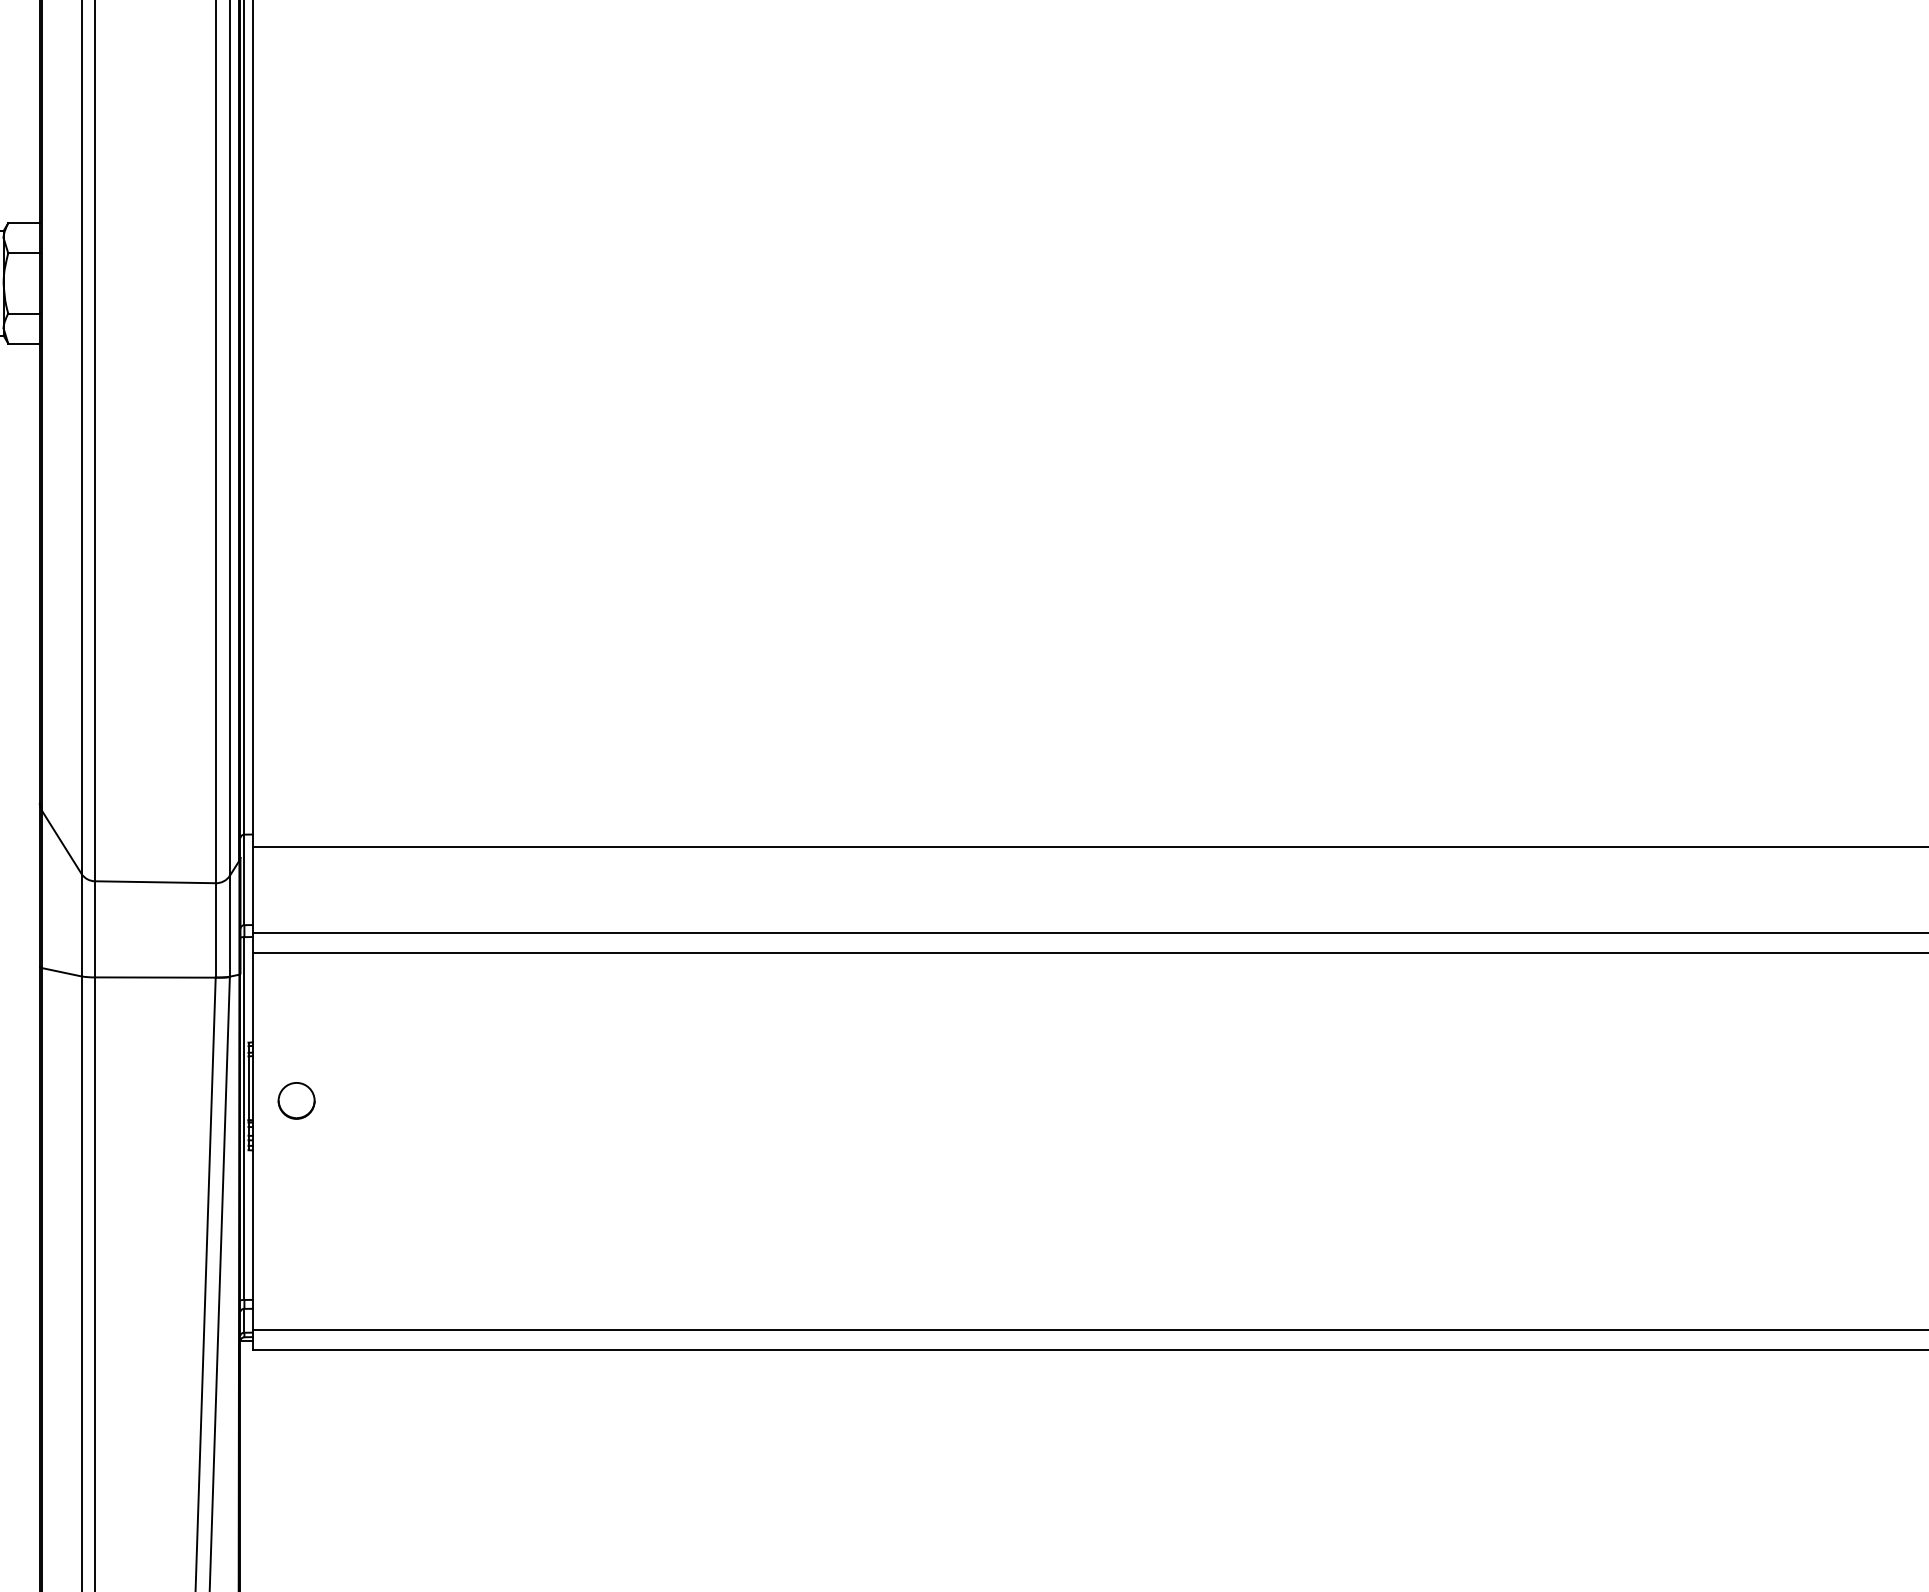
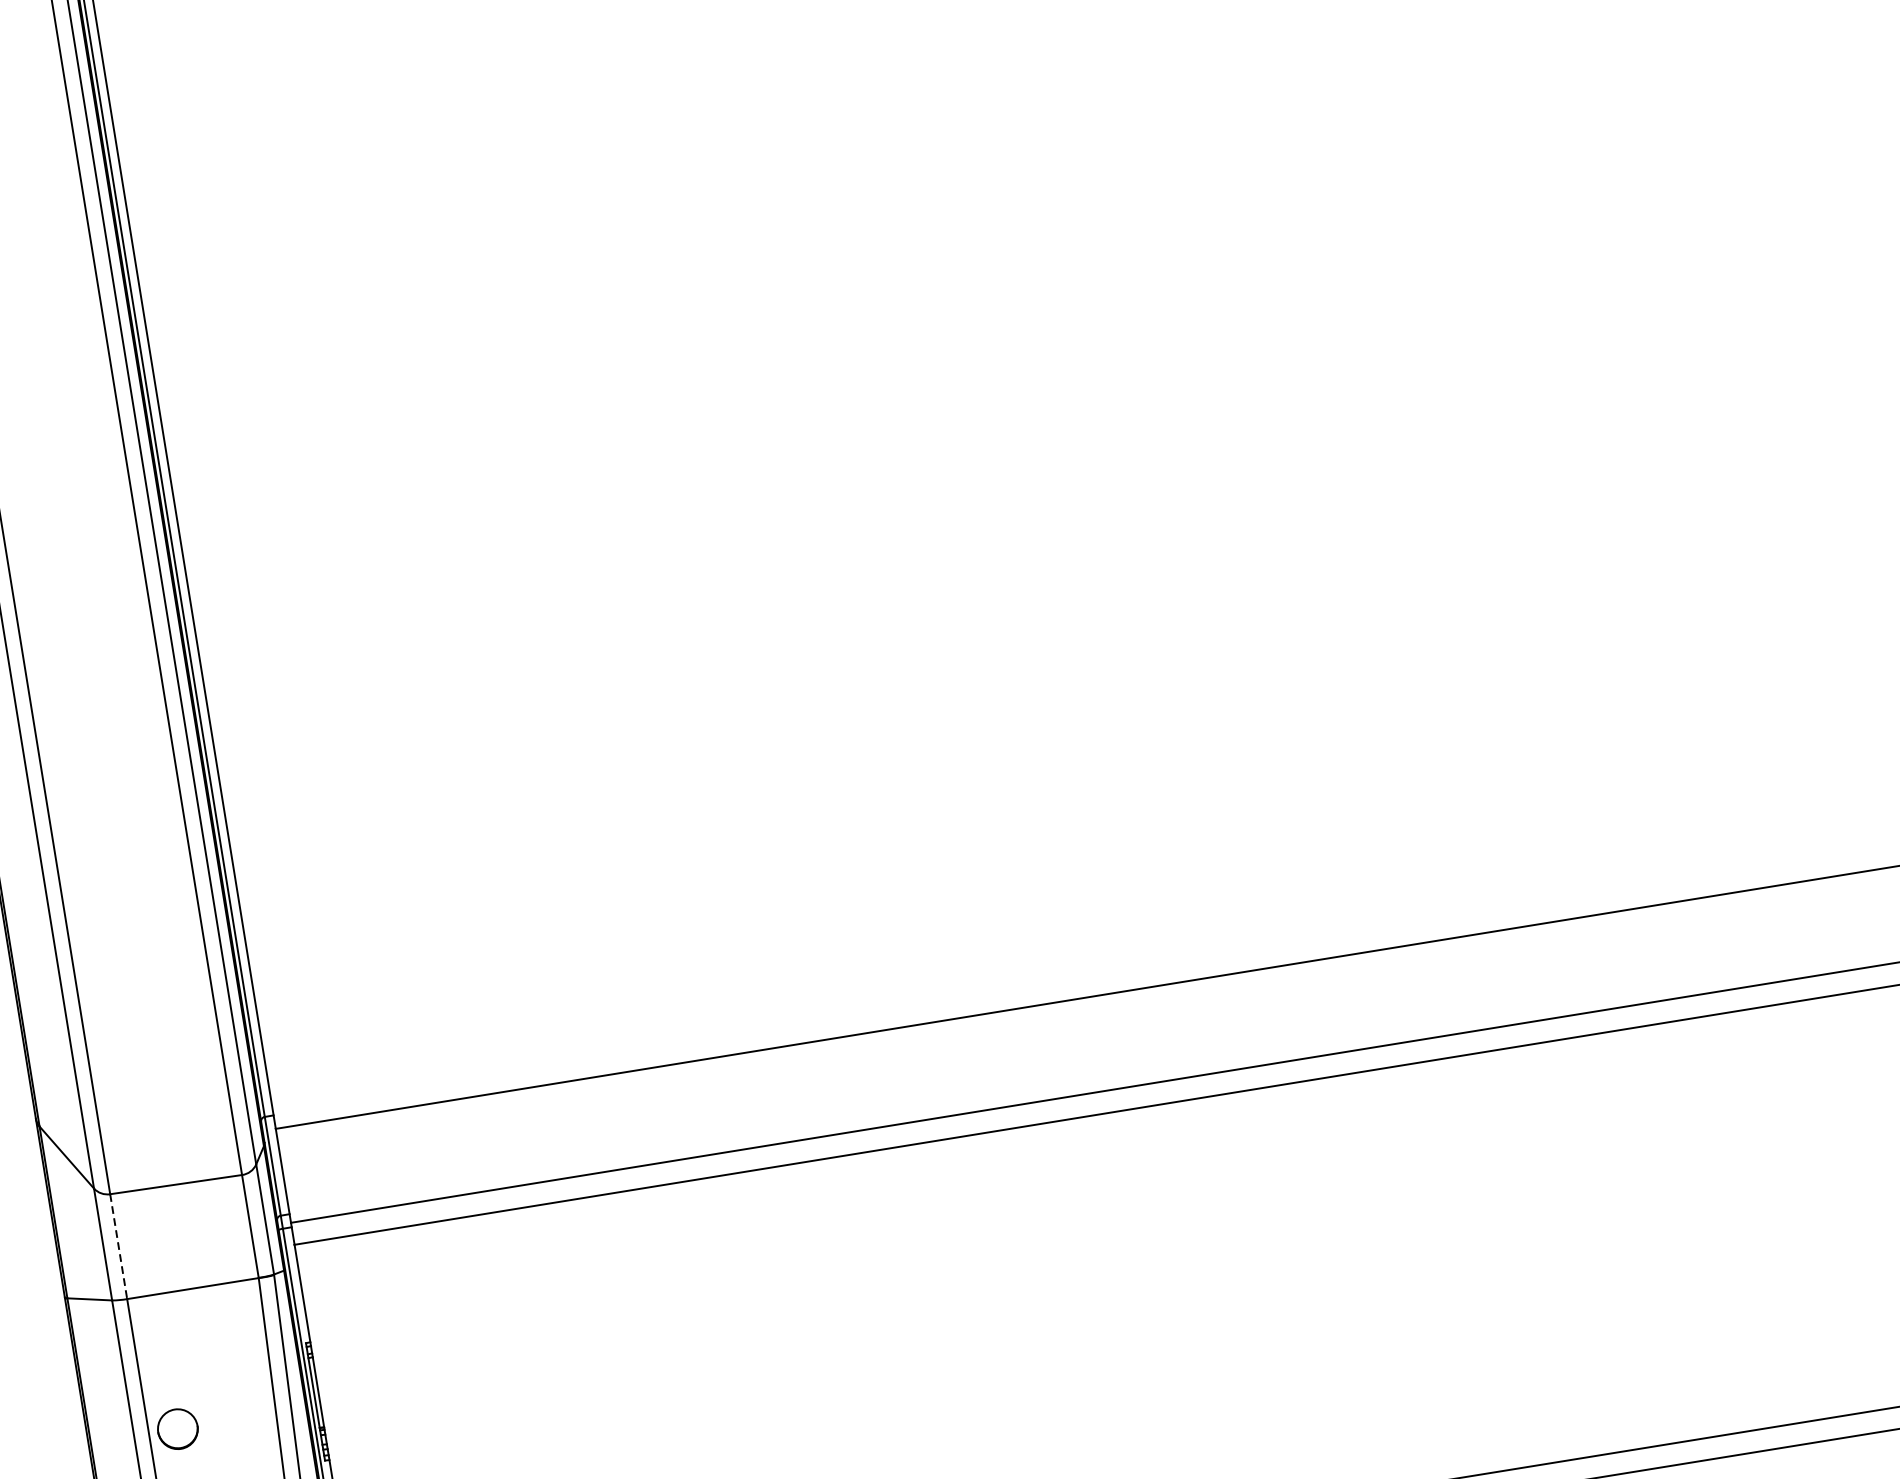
line: (95, 929) -> (119, 1246), solid -> dashed
circle: (296, 1100) -> (177, 1428), moved

